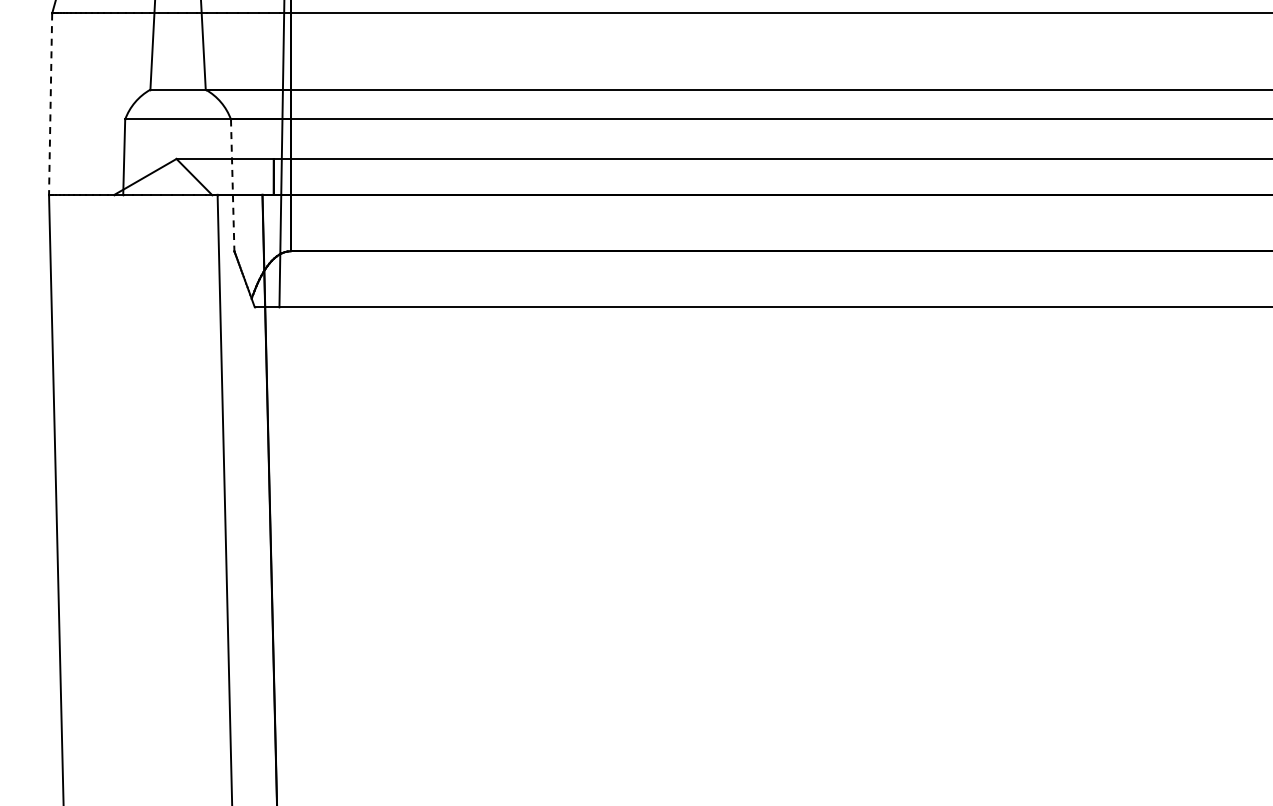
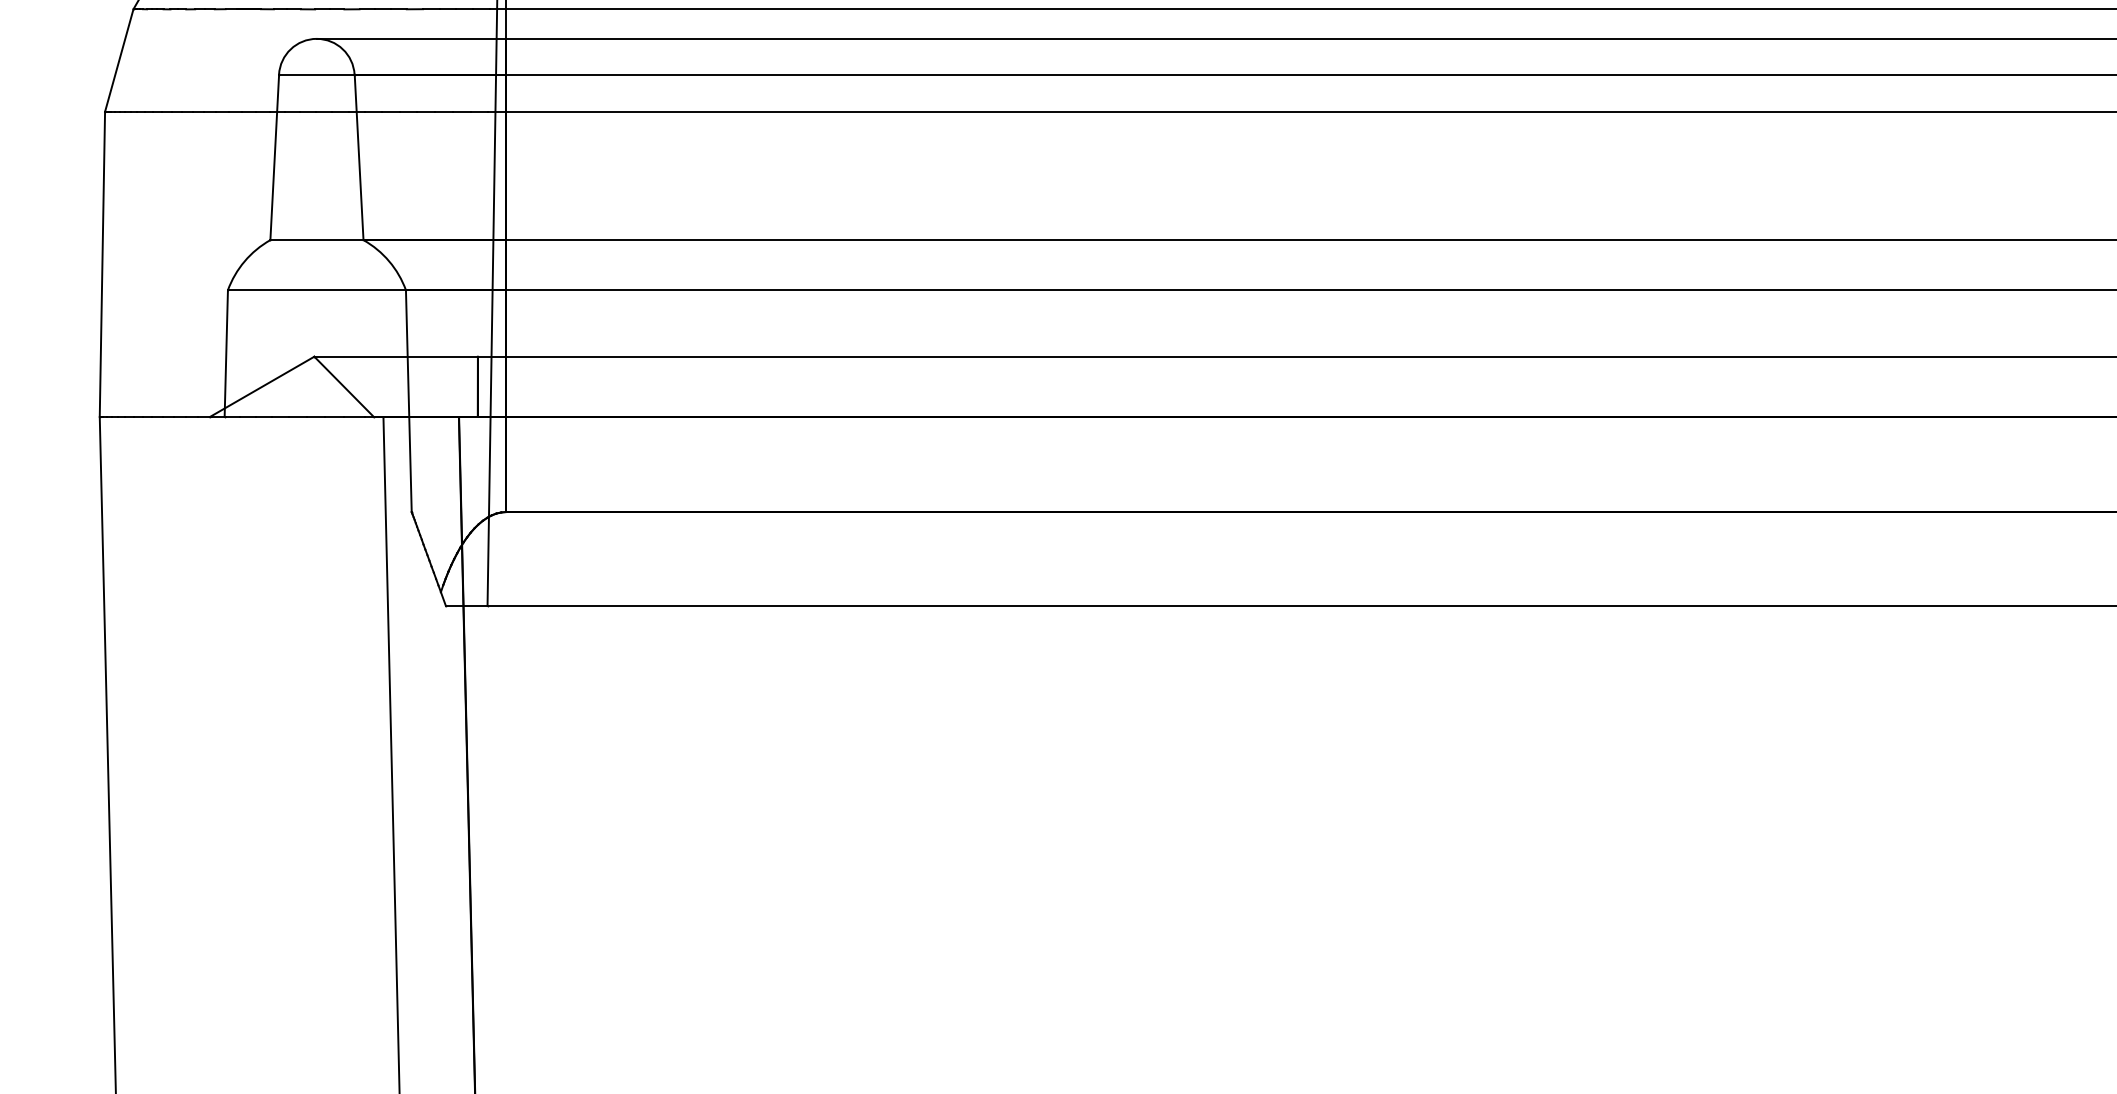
line: (50, 104) -> (102, 265), dashed -> solid
line: (232, 185) -> (408, 401), dashed -> solid

